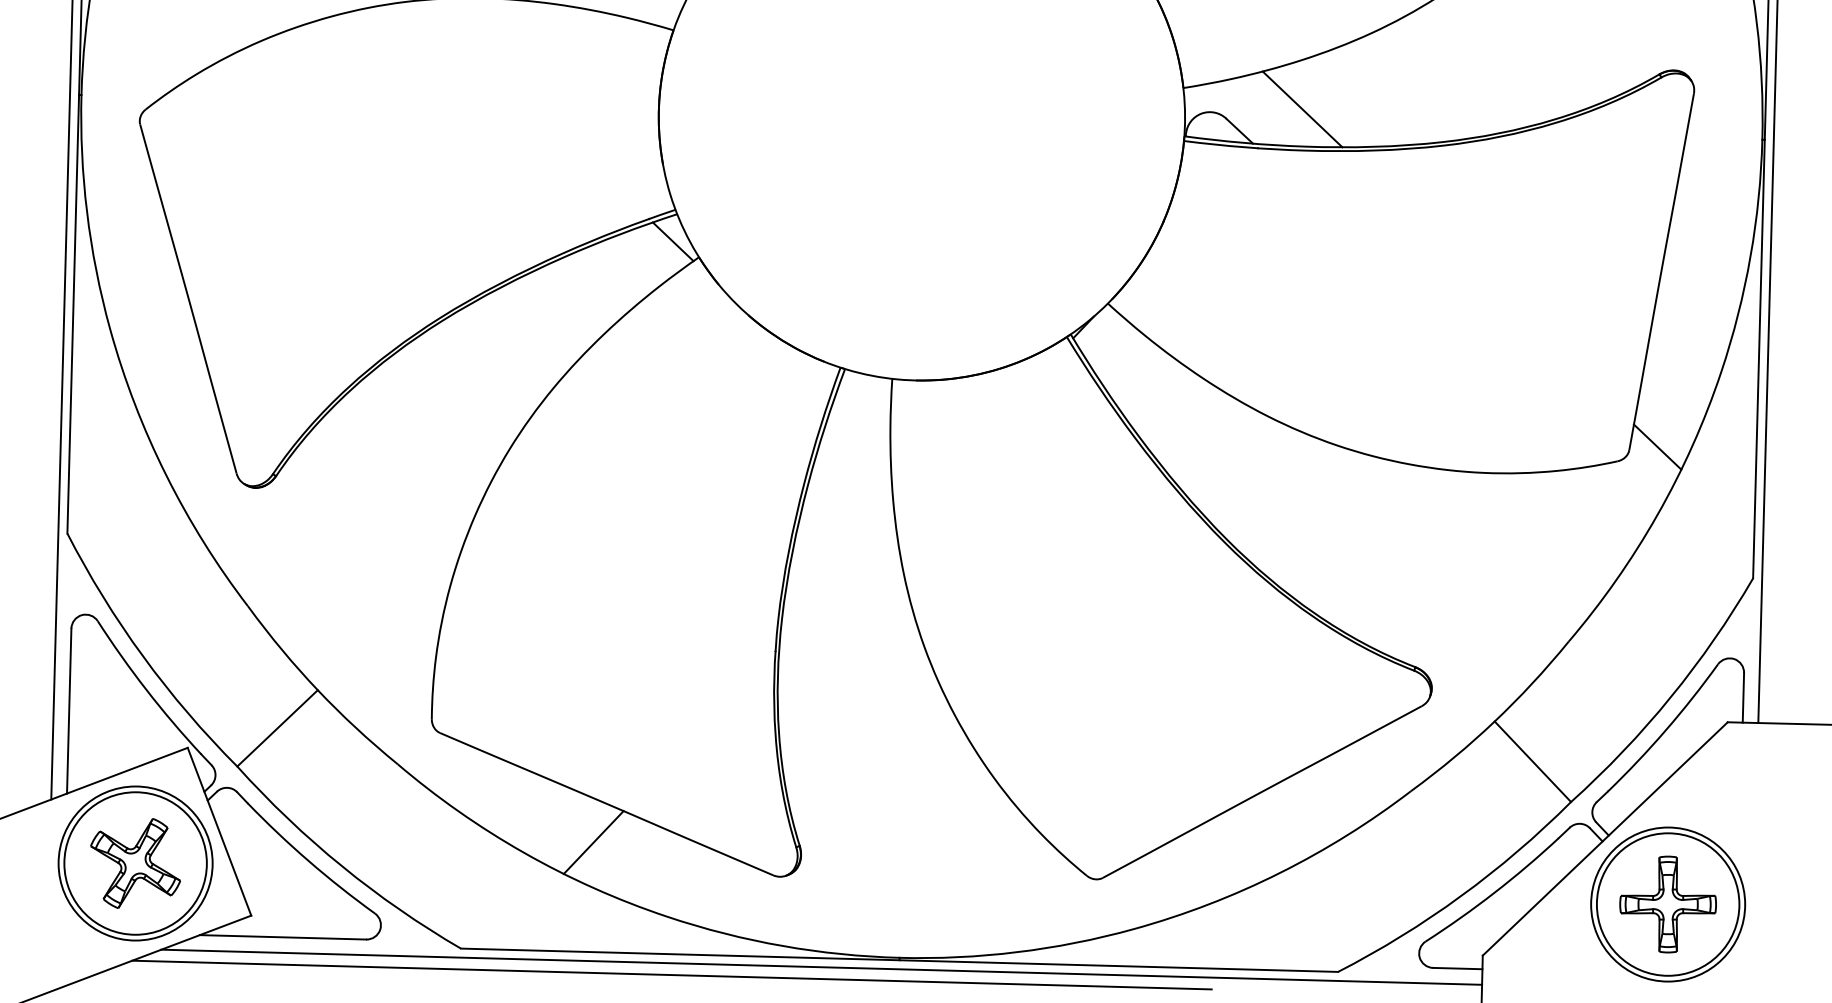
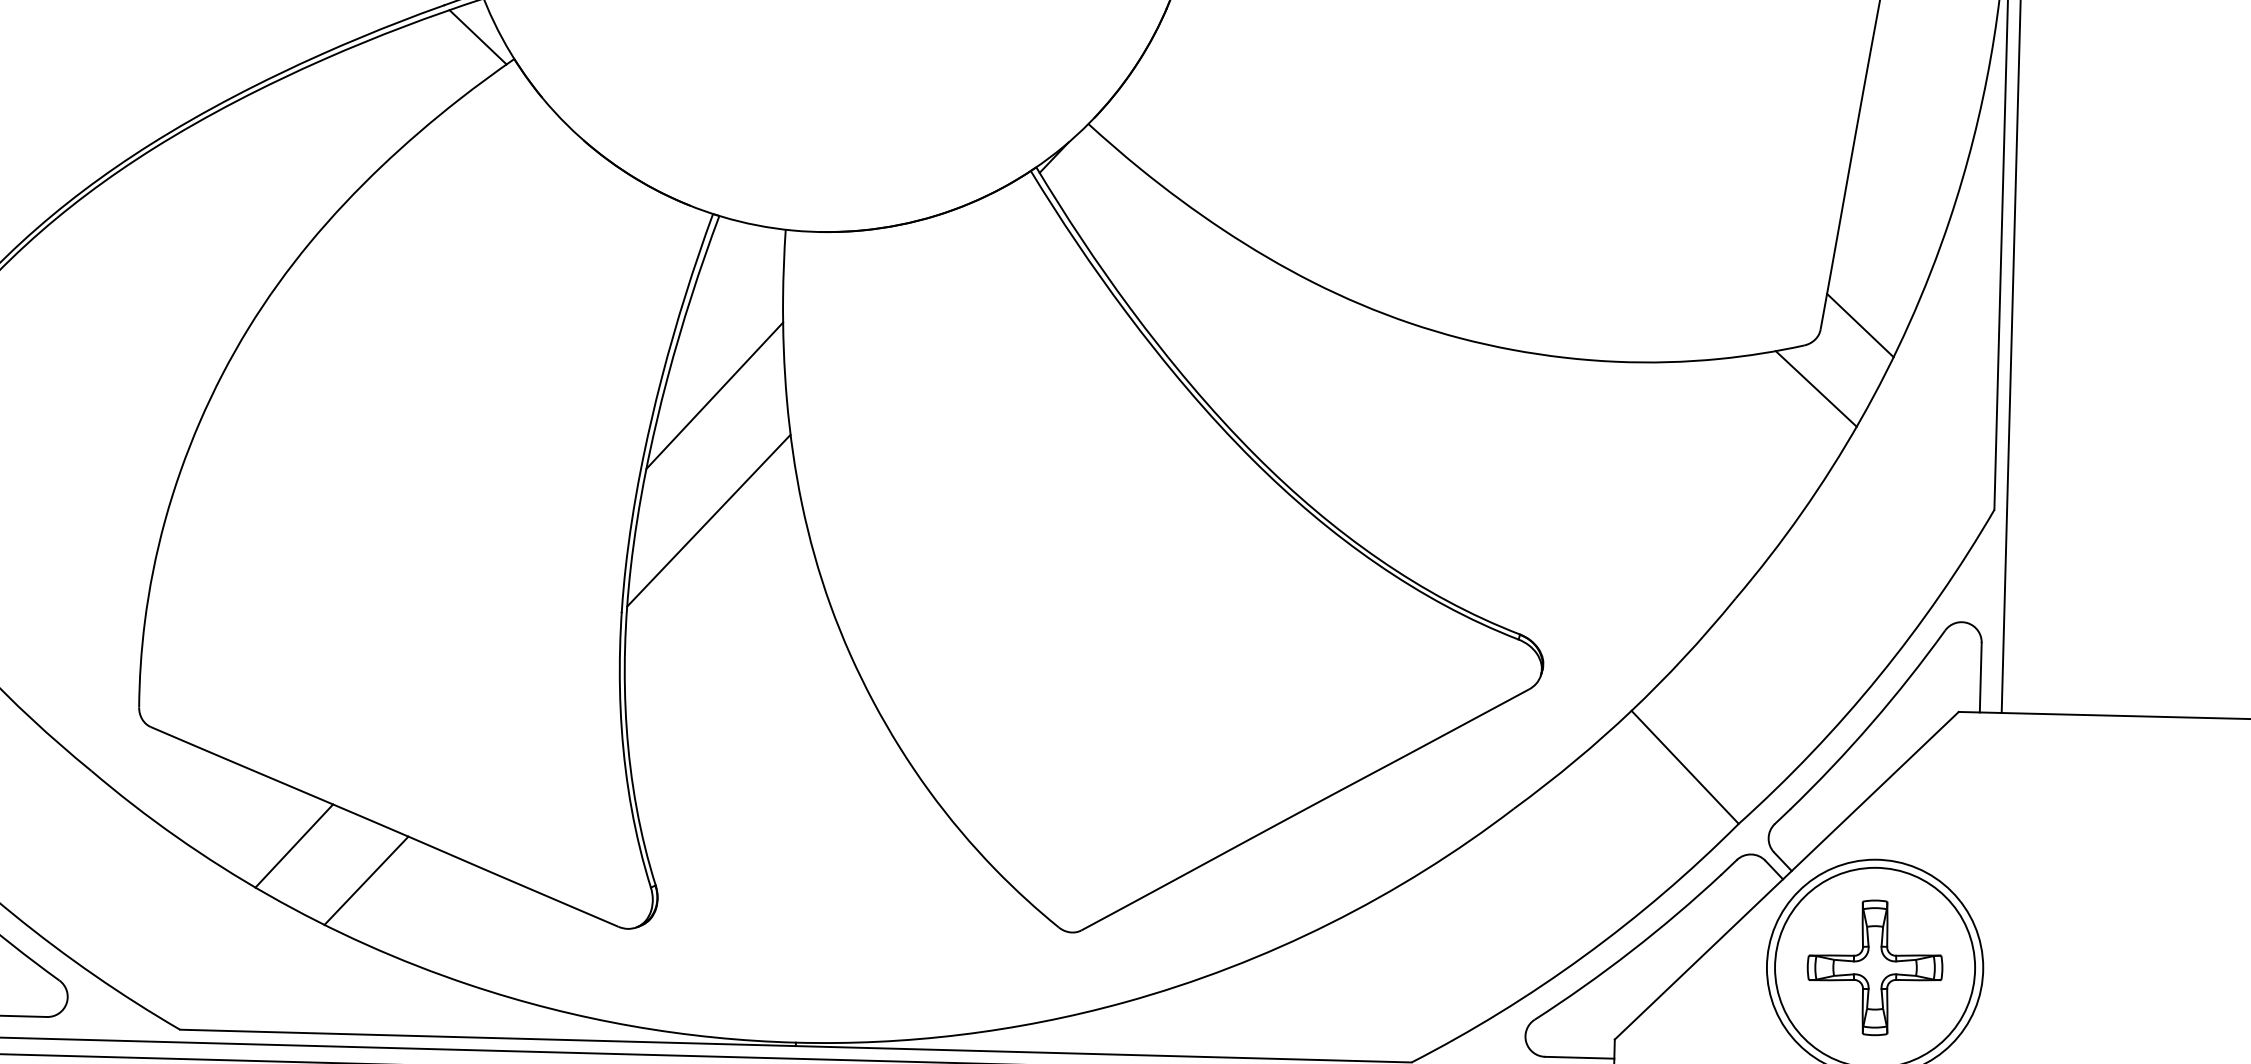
line: (1626, 492) -> (1816, 389), added
line: (841, 497) -> (714, 396), added
line: (837, 585) -> (708, 519), added
line: (541, 817) -> (293, 845), added

